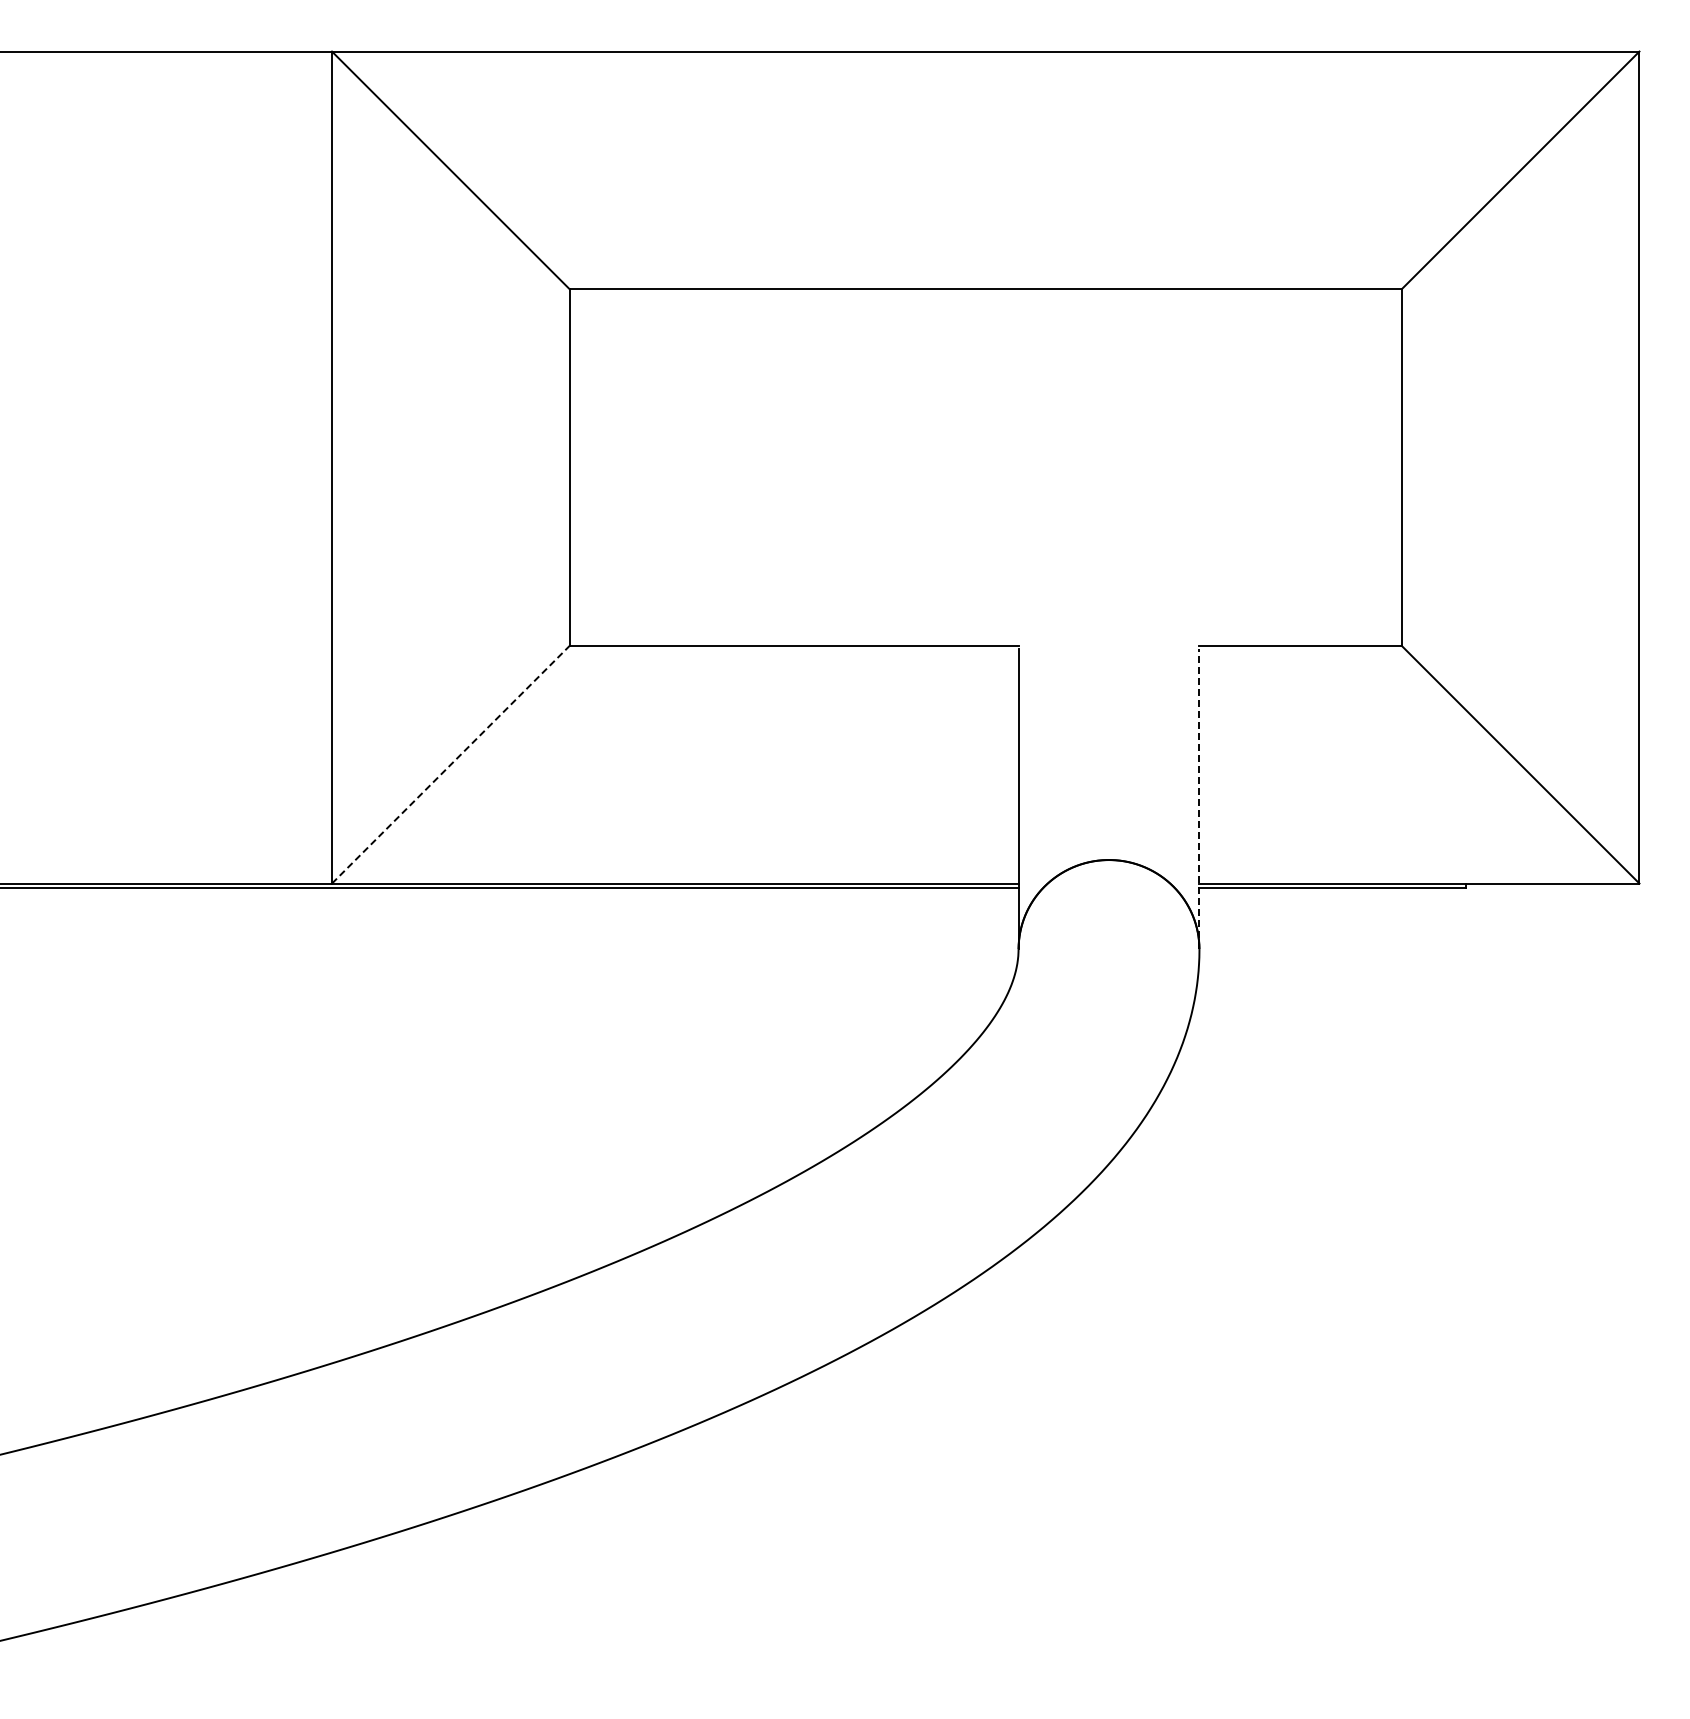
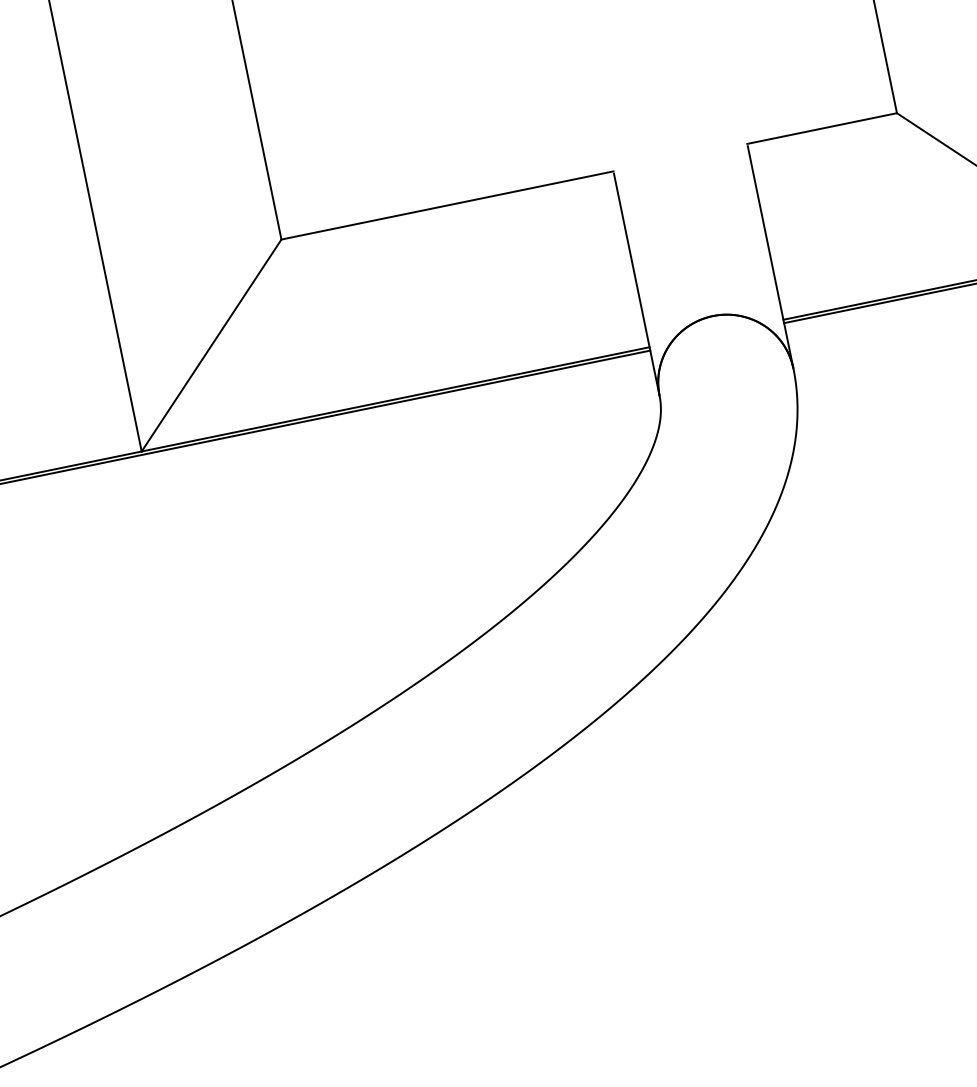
line: (451, 764) -> (212, 345), dashed -> solid
line: (1199, 798) -> (770, 256), dashed -> solid

